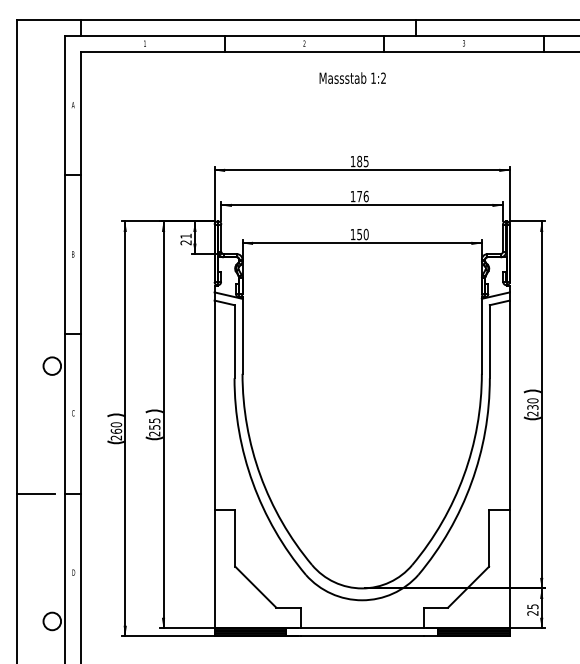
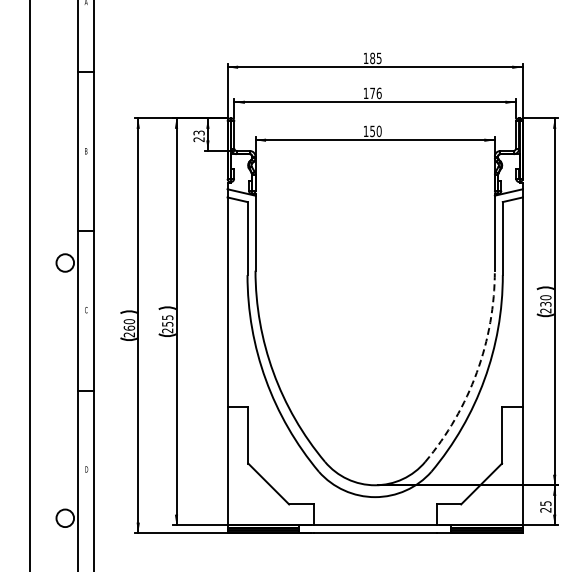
text: (185, 235) -> (198, 132), 21 -> 23
arc: (463, 475) -> (476, 372), solid -> dashed
line: (36, 493) -> (49, 390), removed

